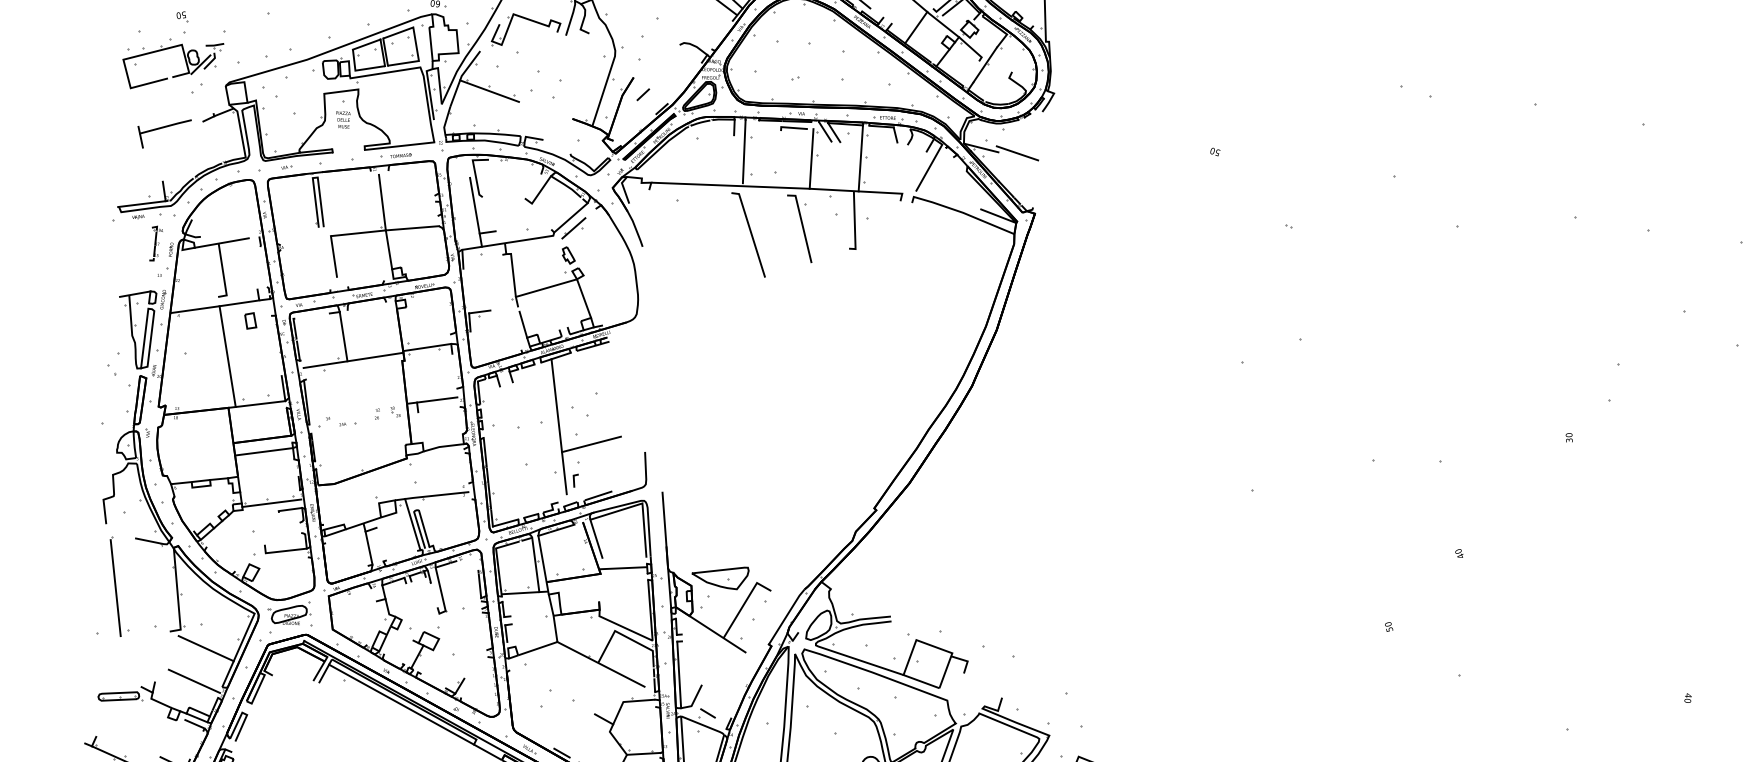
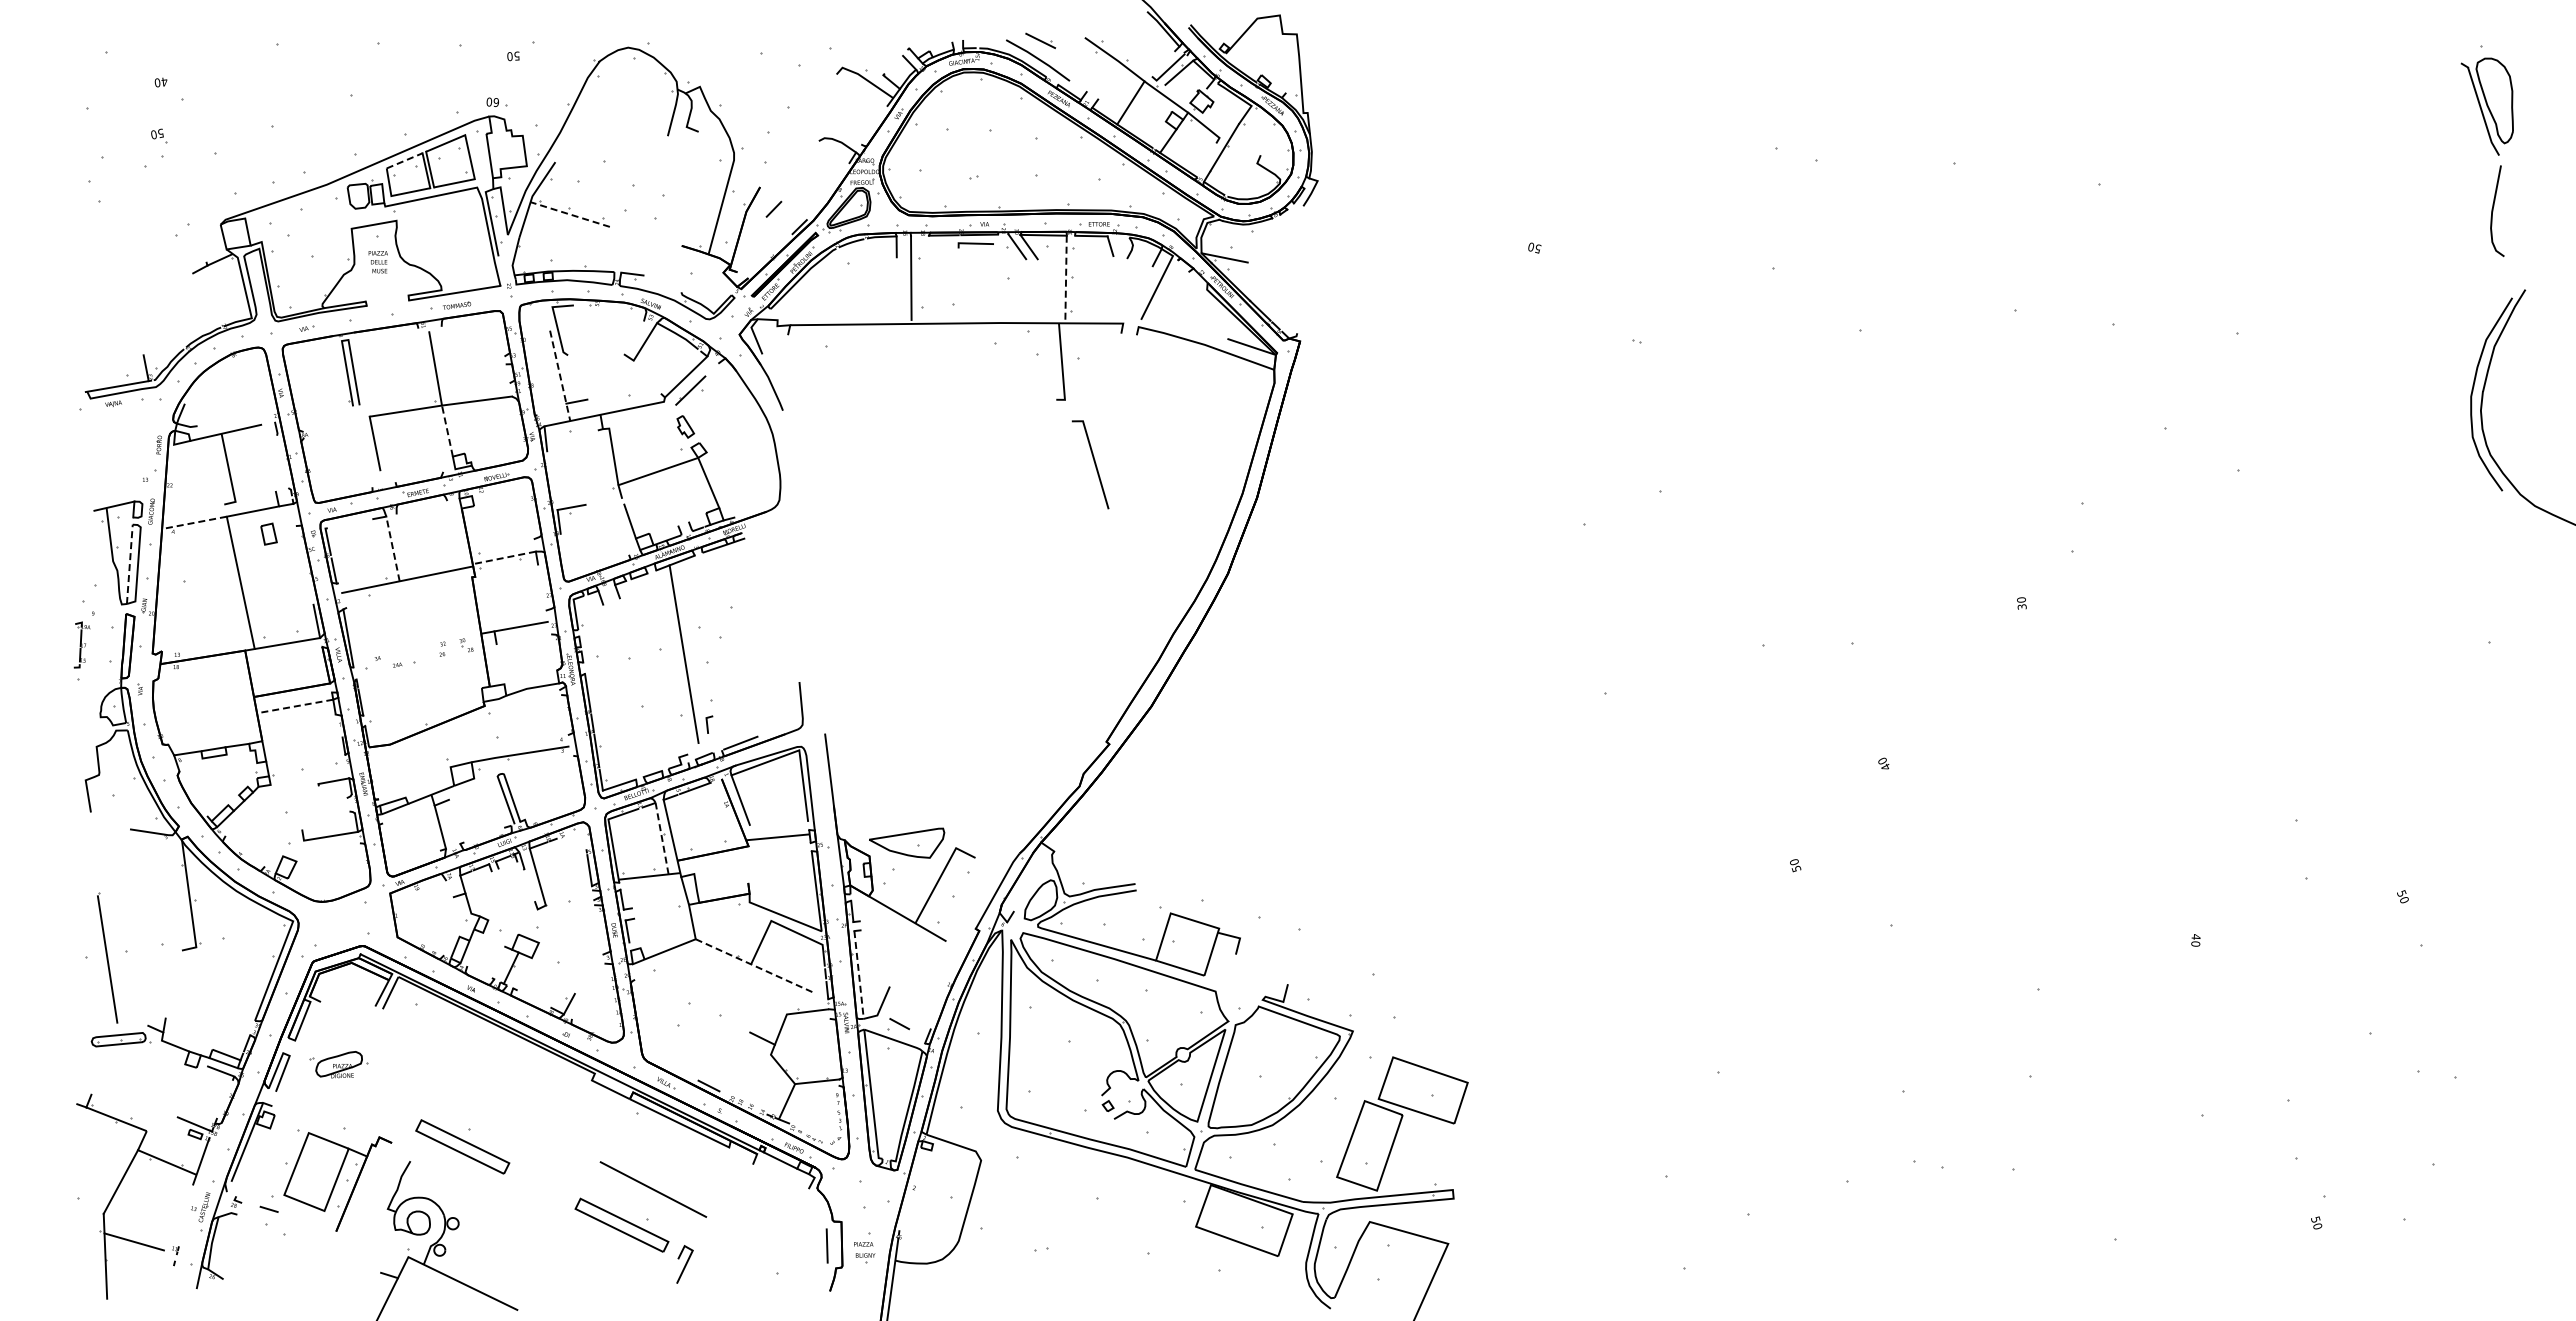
part: (528, 20) -> (617, 118), removed
line: (367, 44) -> (405, 160), solid -> dashed
part: (174, 75) -> (152, 214), removed
line: (489, 91) -> (570, 214), solid -> dashed
part: (163, 128) -> (141, 284), removed
line: (1017, 153) -> (1272, 262), removed
line: (811, 158) -> (1000, 283), removed
line: (861, 158) -> (1066, 279), solid -> dashed
line: (476, 212) -> (560, 376), solid -> dashed
line: (802, 228) -> (1094, 464), moved
line: (750, 233) -> (924, 385), removed
part: (155, 243) -> (81, 644), moved
line: (389, 249) -> (447, 430), solid -> dashed
line: (194, 309) -> (194, 522), solid -> dashed
line: (343, 336) -> (392, 548), solid -> dashed
line: (144, 338) -> (129, 564), solid -> dashed
line: (426, 347) -> (503, 558), solid -> dashed
line: (591, 444) -> (727, 675), removed
line: (264, 451) -> (295, 706), solid -> dashed
line: (271, 502) -> (308, 773), removed
line: (412, 524) -> (496, 792), removed
line: (536, 564) -> (662, 838), solid -> dashed
part: (115, 586) -> (107, 957), moved
part: (288, 614) -> (338, 1064), moved
line: (206, 648) -> (231, 970), removed
line: (600, 664) -> (754, 966), solid -> dashed
line: (679, 675) -> (859, 975), solid -> dashed
line: (194, 681) -> (217, 1014), removed
line: (401, 704) -> (493, 1032), removed

